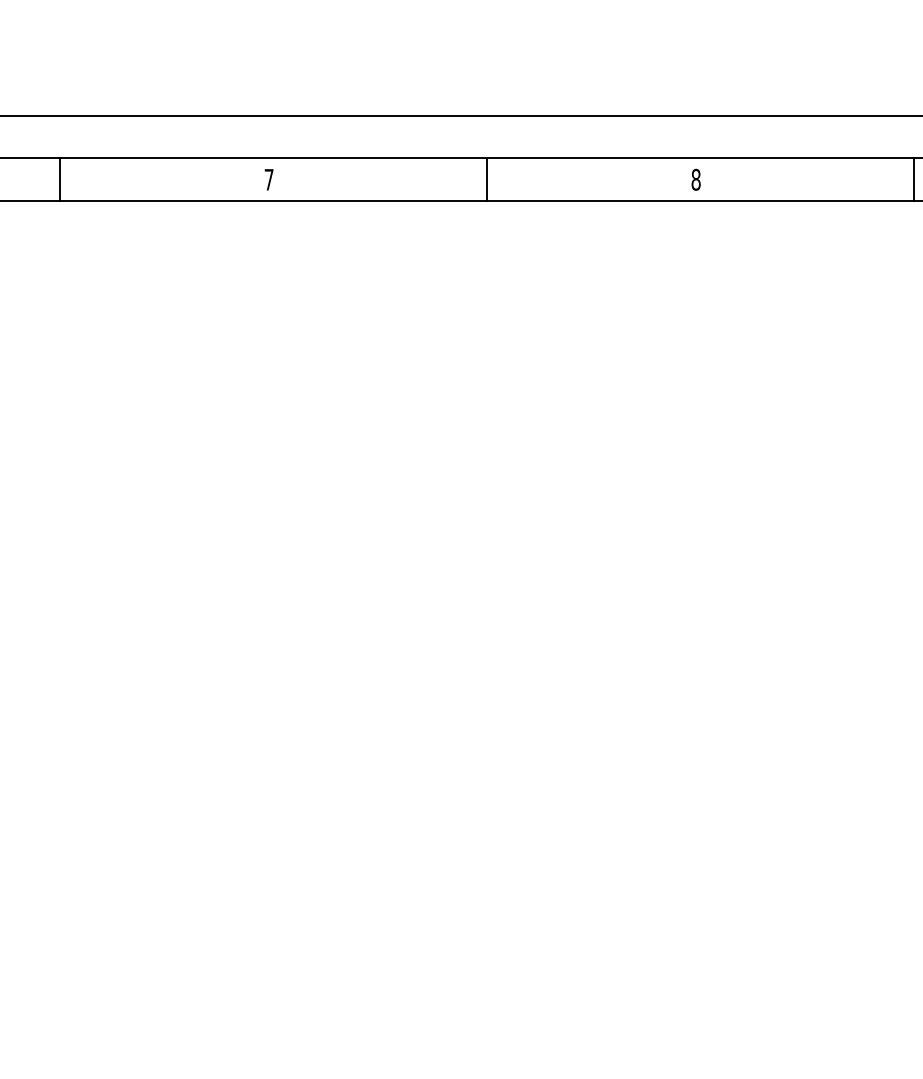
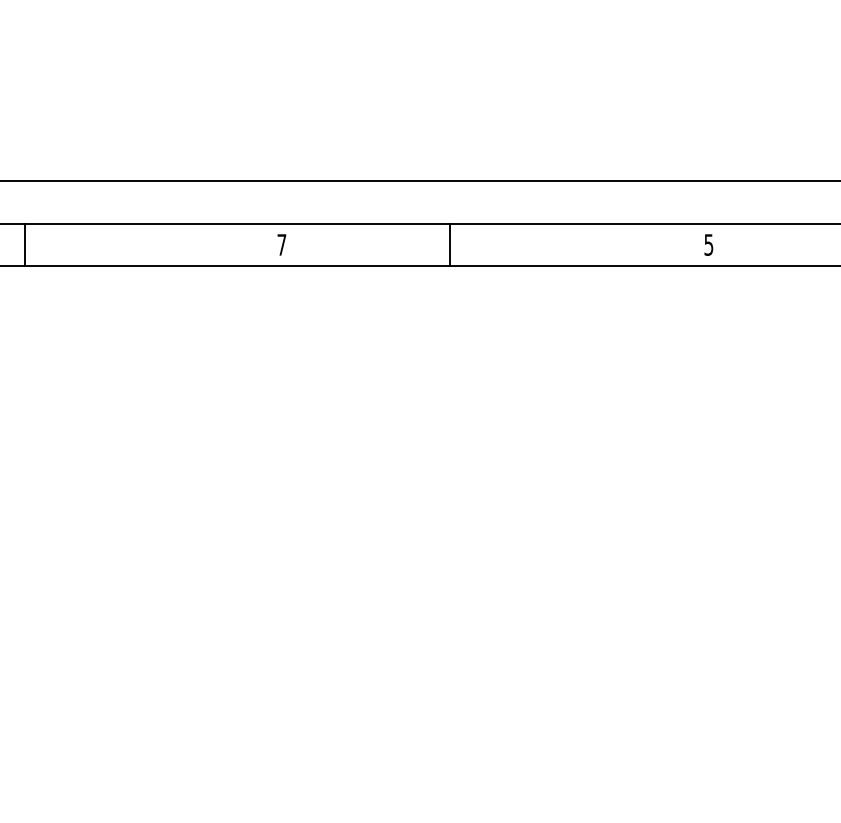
line: (60, 179) -> (25, 244), moved
line: (487, 179) -> (450, 244), moved
text: (695, 179) -> (708, 244), 8 -> 5

